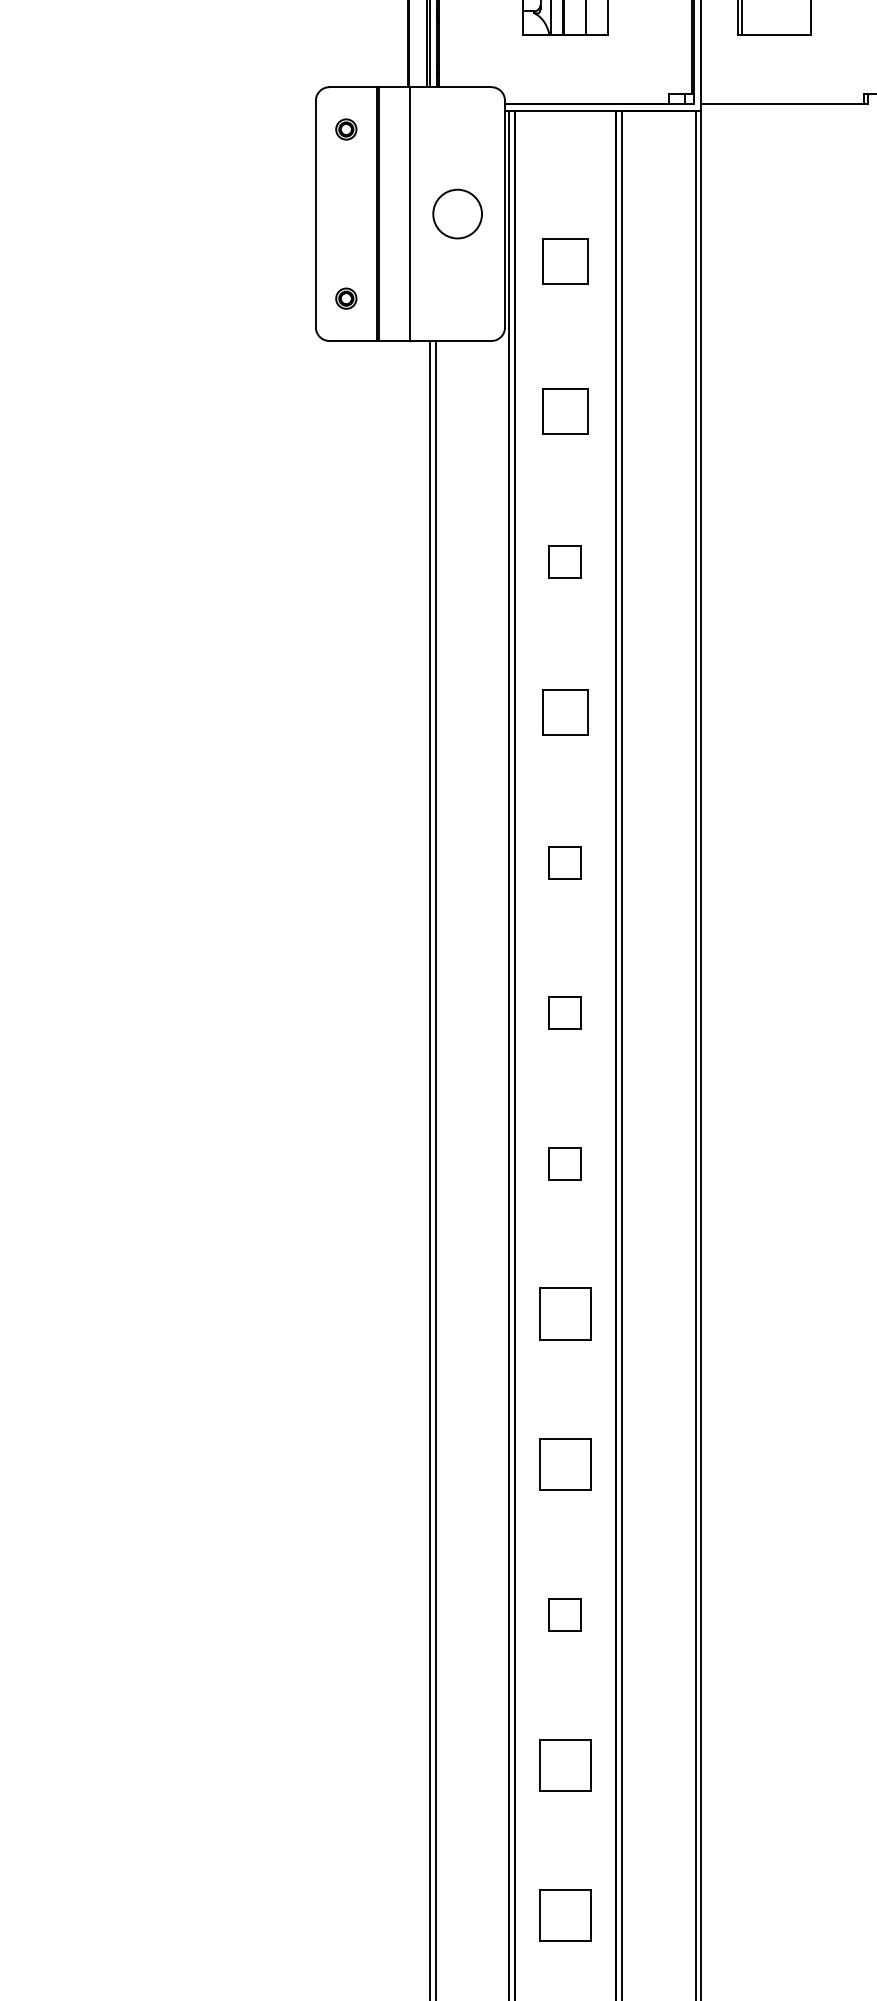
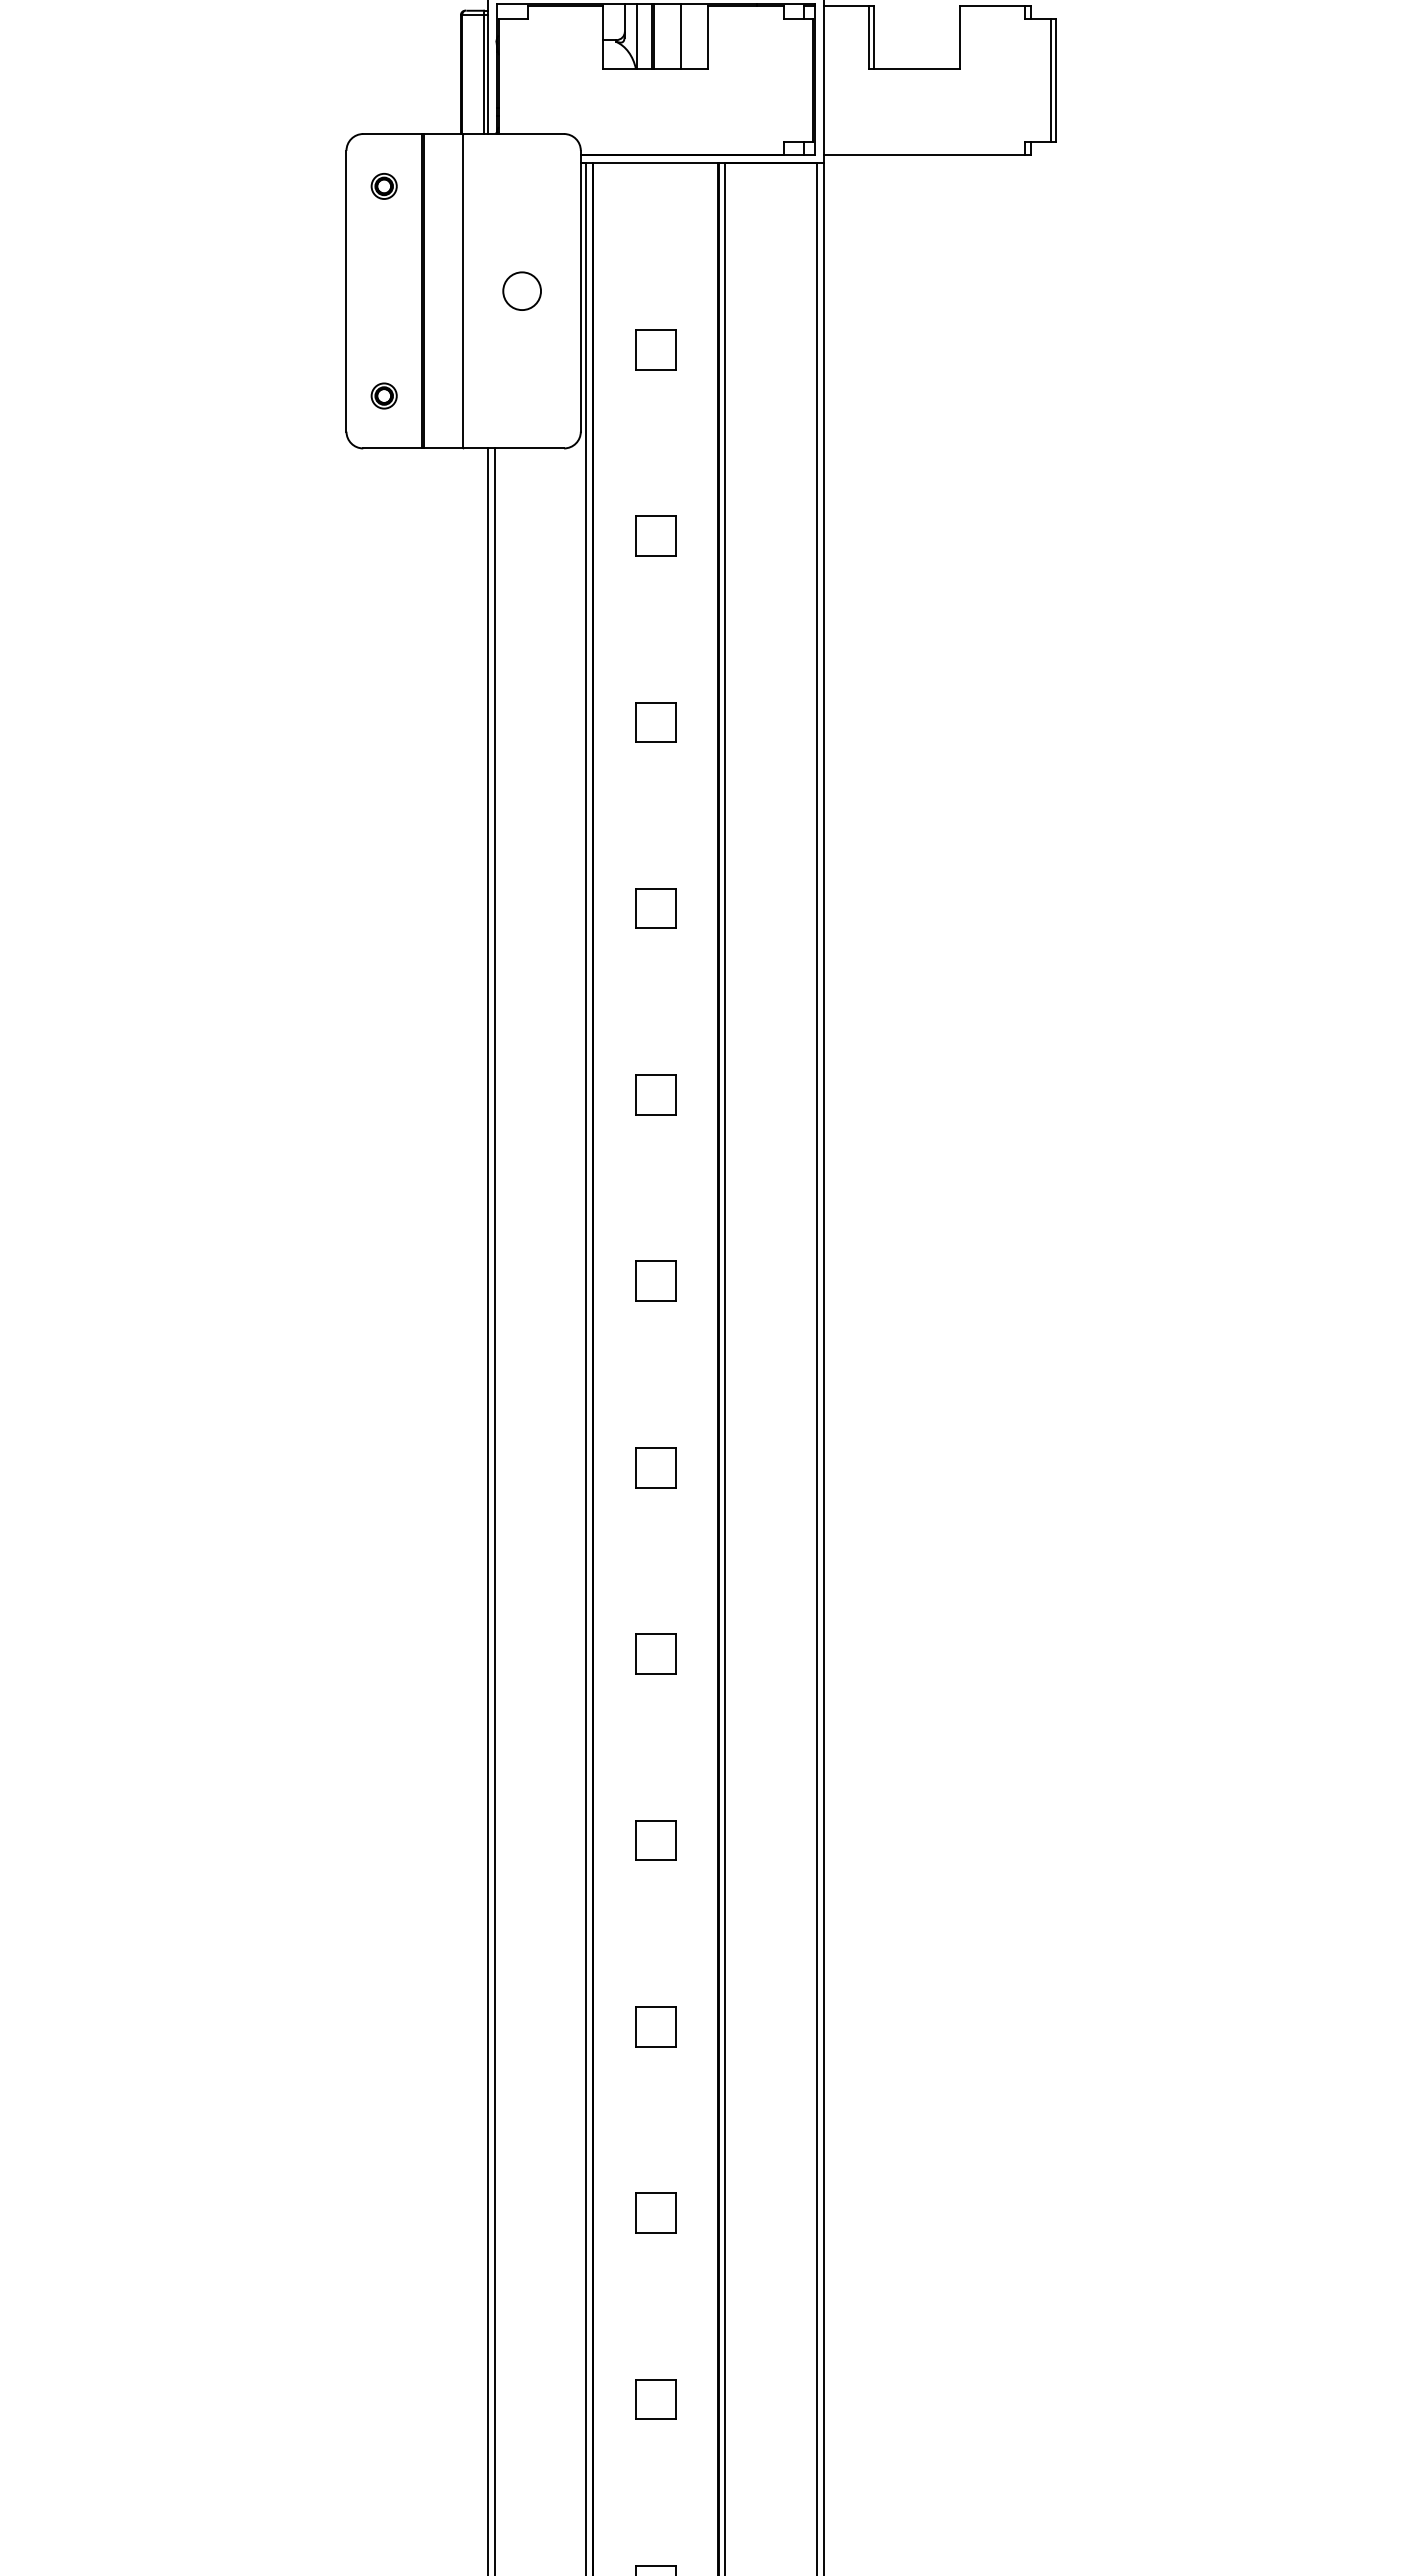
circle: (457, 214) -> (522, 291), size x0.62
part: (565, 261) -> (655, 349), size x0.71
part: (565, 411) -> (655, 535), size x0.71
part: (565, 712) -> (655, 908), size x0.71
part: (565, 1313) -> (655, 1653), size x0.62
part: (565, 1464) -> (655, 1840), size x0.62
part: (565, 1764) -> (655, 2212), size x0.62
part: (565, 1915) -> (655, 2399), size x0.62

